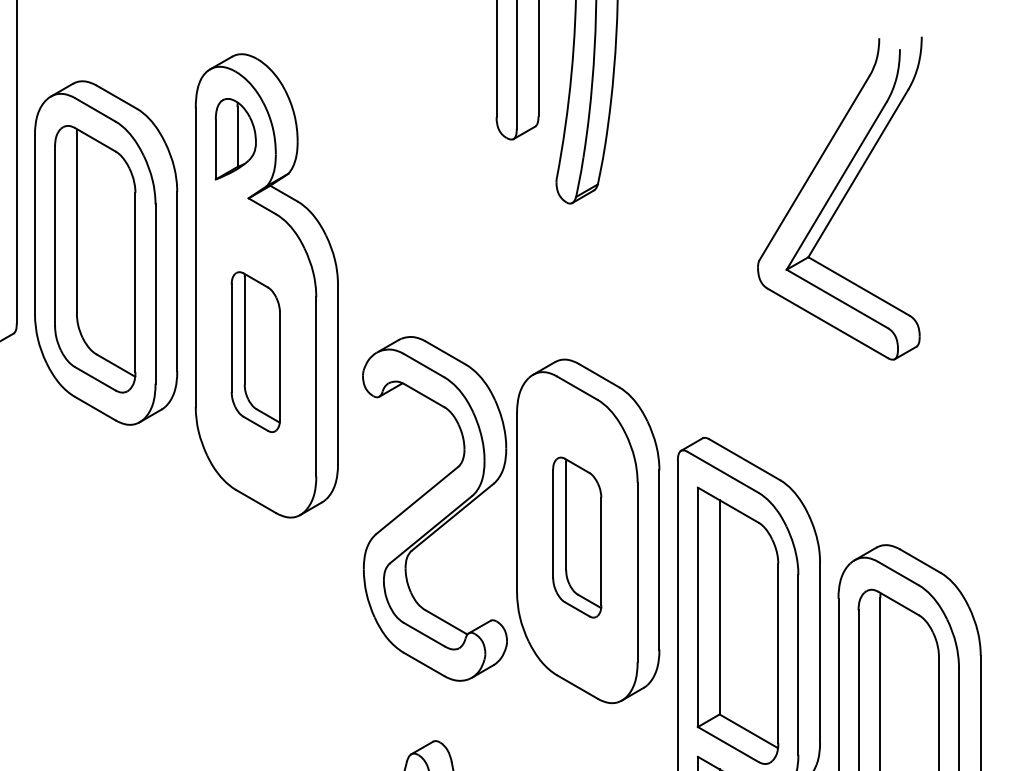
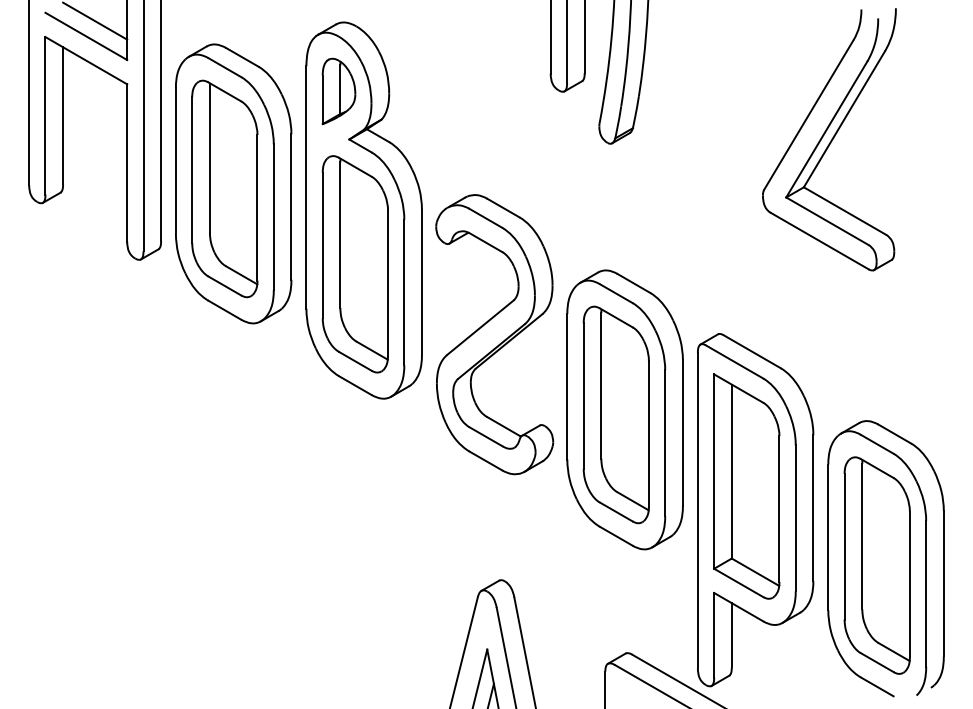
part: (254, 352) -> (354, 264), size x1.67
part: (434, 508) -> (494, 334), moved
part: (576, 537) -> (615, 414), size x1.67

